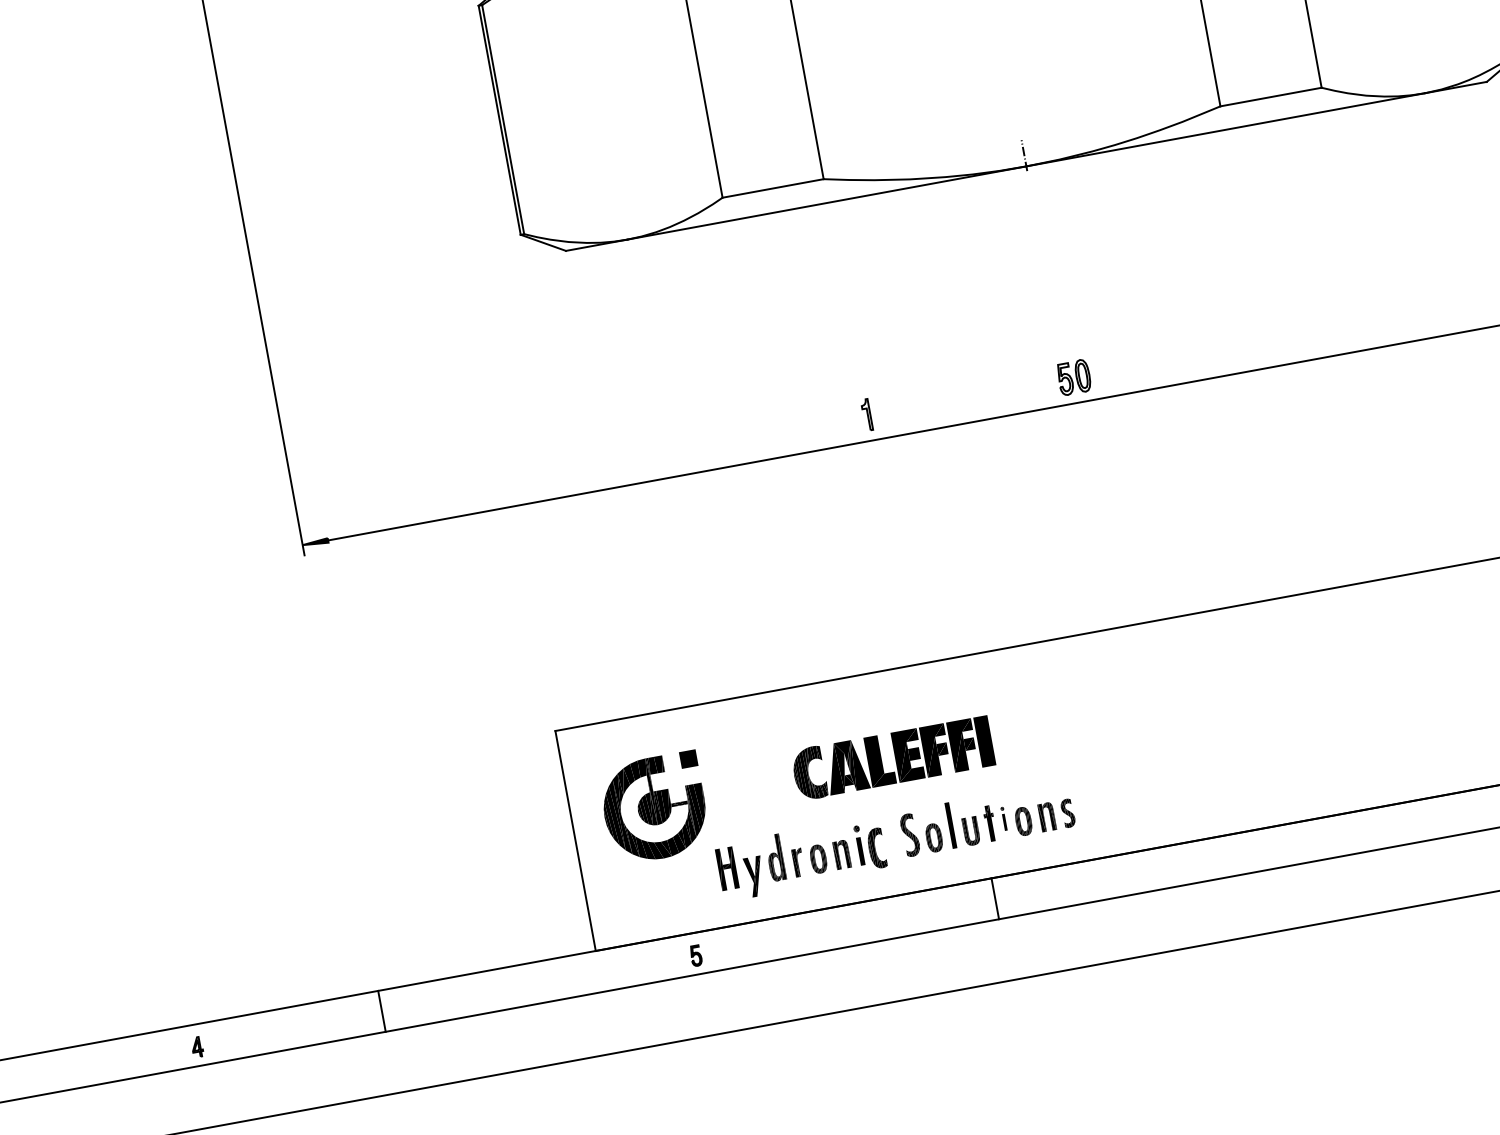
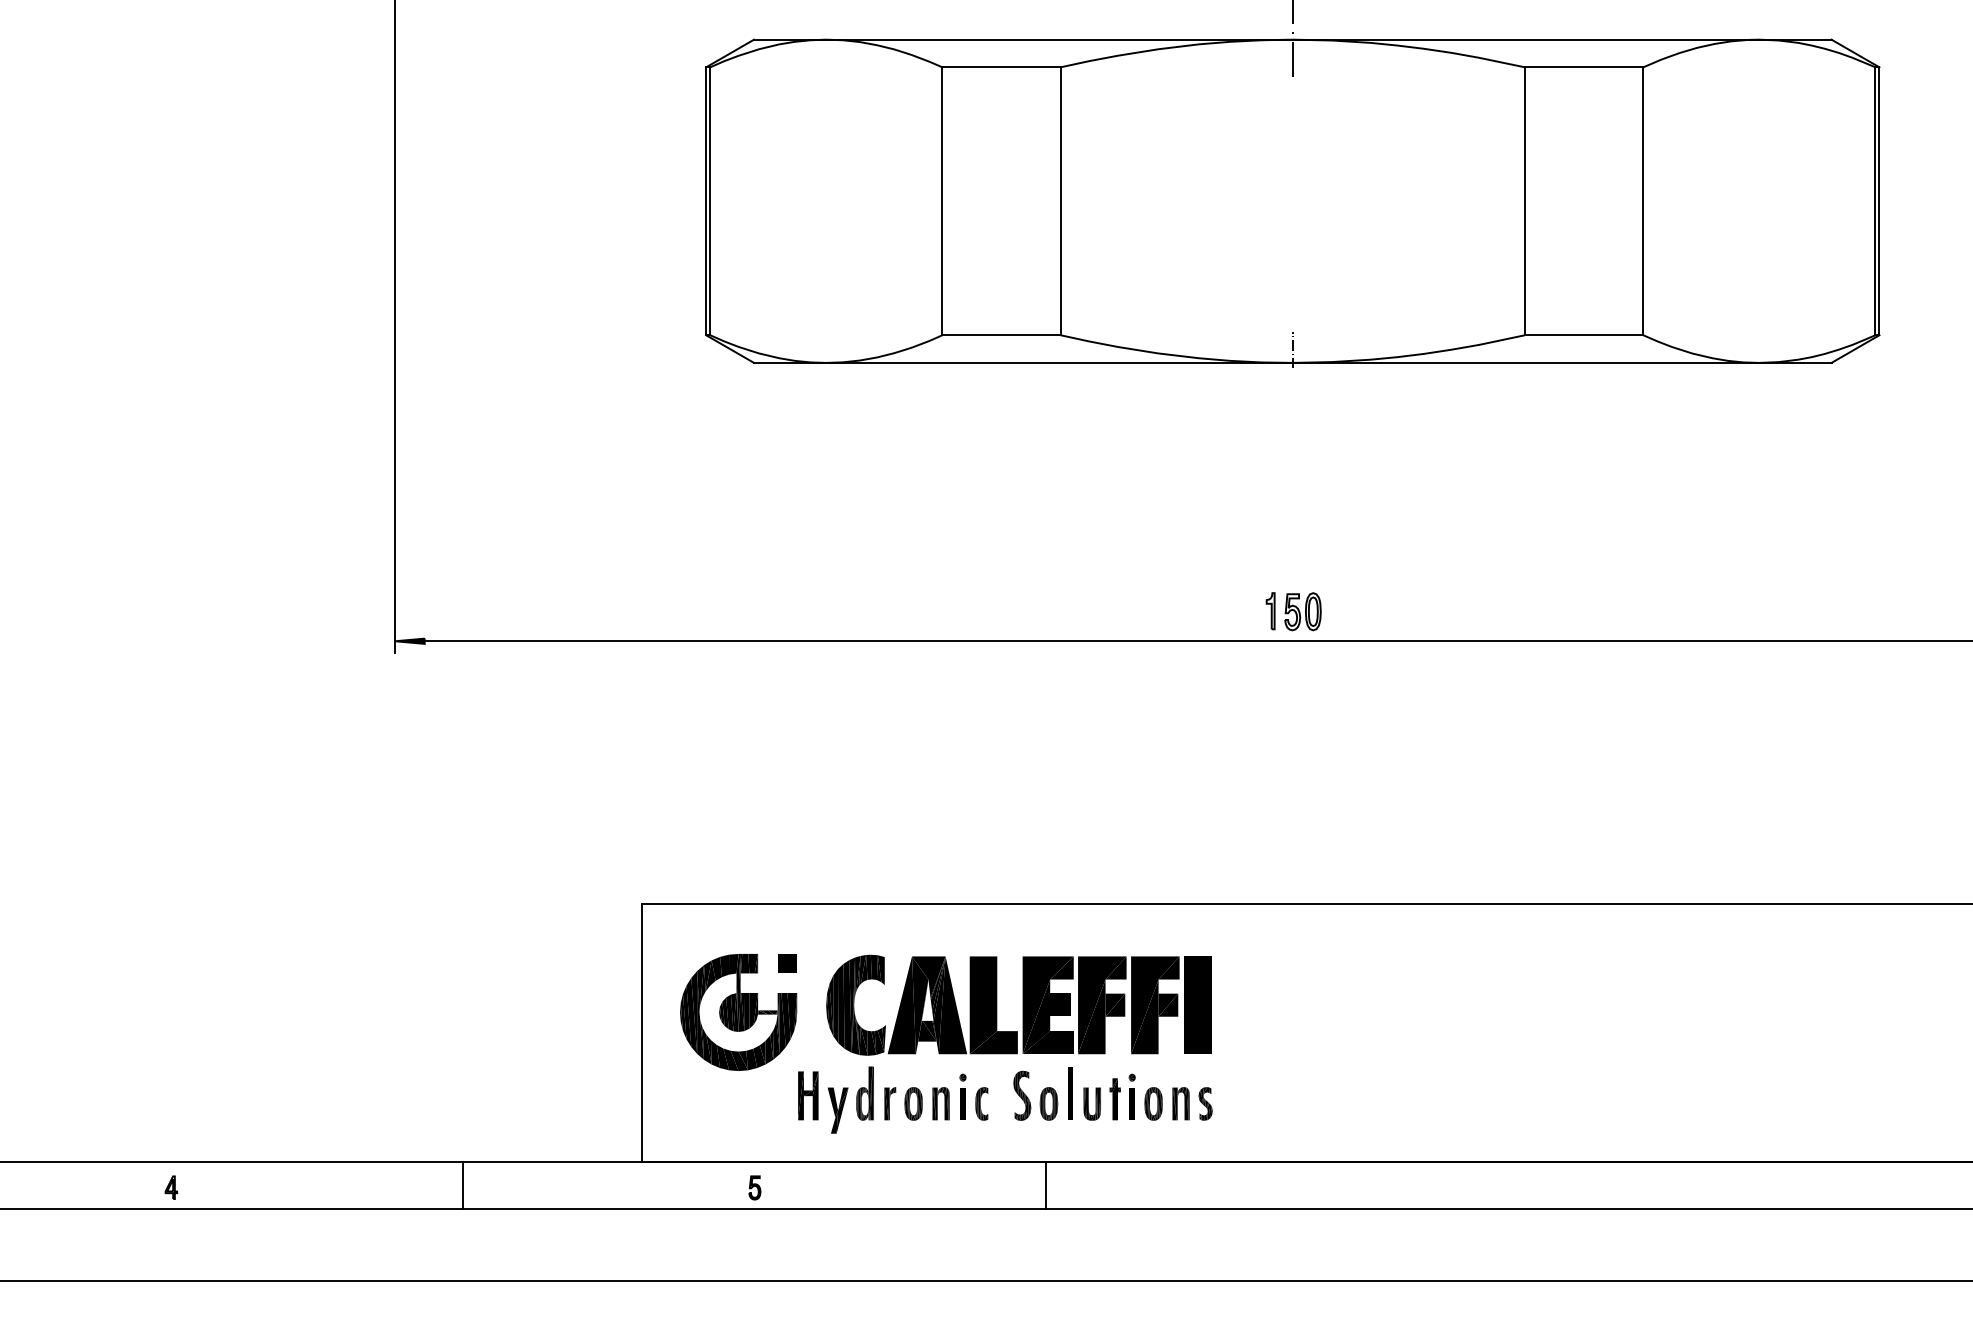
part: (866, 415) -> (1270, 611), moved
part: (892, 757) -> (1018, 1004), size x1.67
part: (1003, 818) -> (1131, 1096), size x1.67
part: (876, 848) -> (981, 1103), size x0.71
line: (995, 898) -> (1046, 1185), moved
line: (381, 1011) -> (462, 1185), moved

